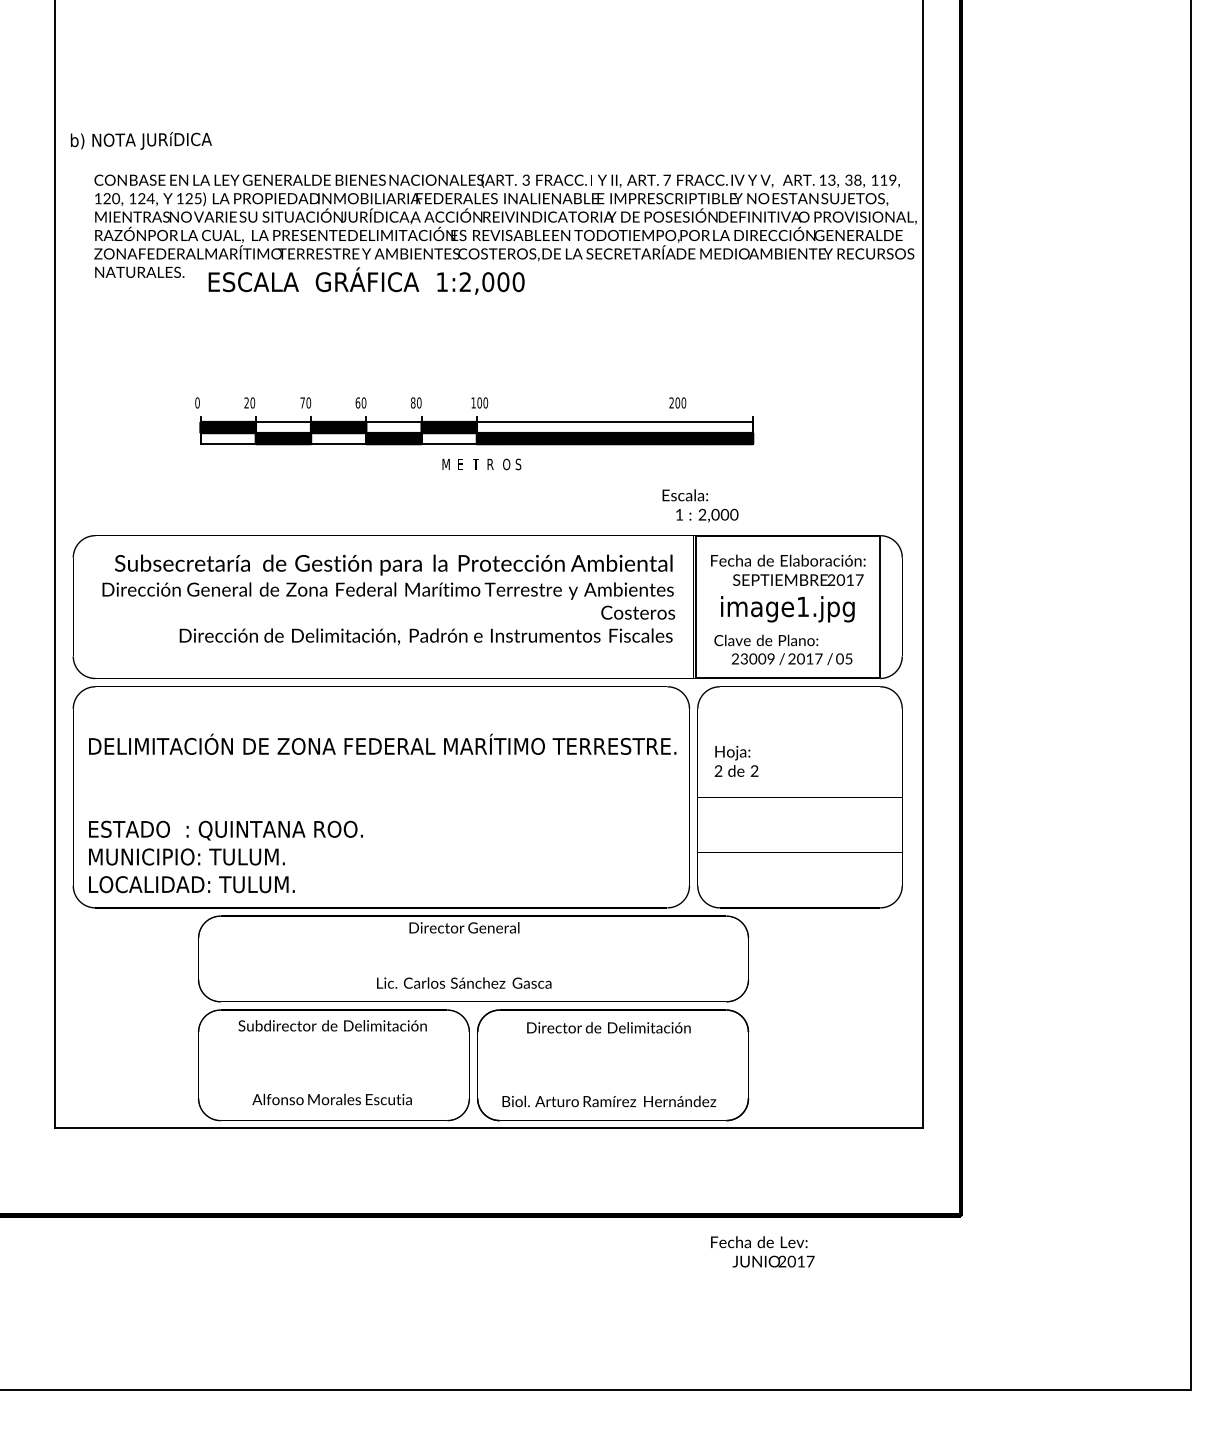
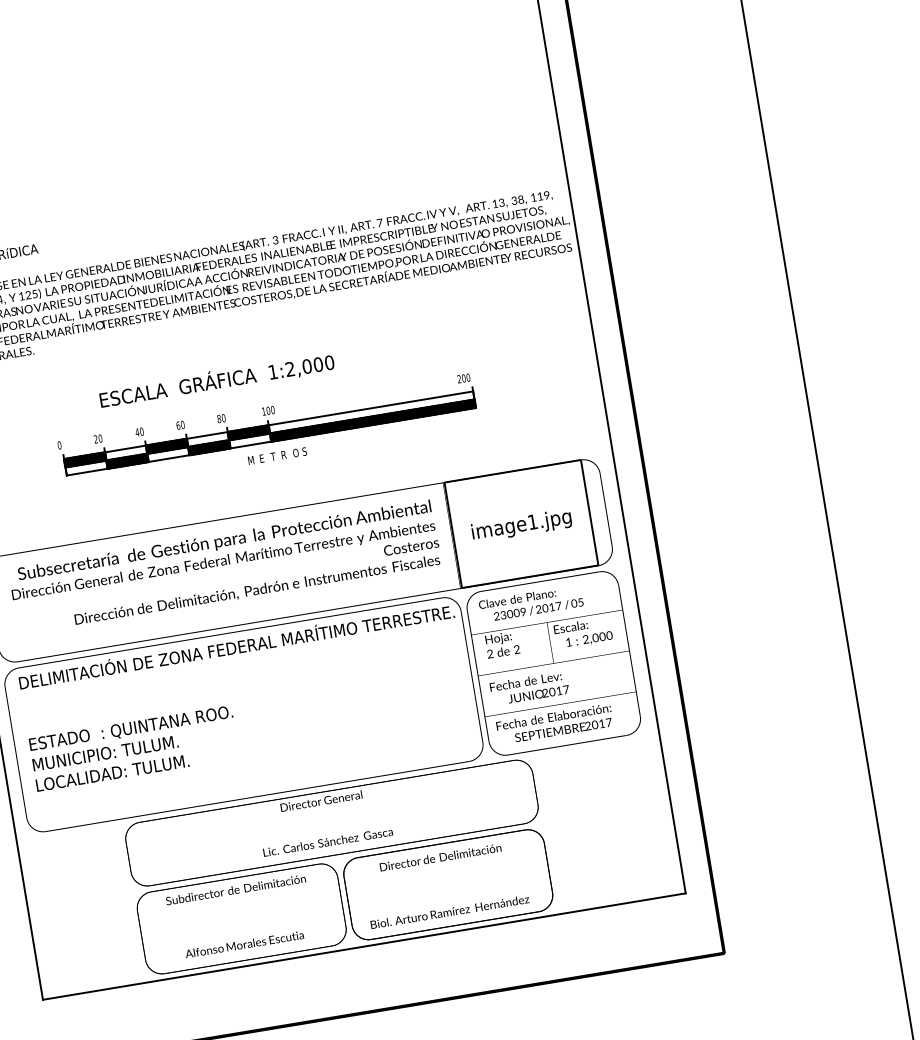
text: (366, 280) -> (216, 380), moved
text: (302, 402) -> (137, 432), 70 -> 40
text: (677, 402) -> (463, 378), moved
text: (700, 505) -> (583, 632), moved
text: (788, 569) -> (554, 723), moved
text: (783, 649) -> (531, 603), moved
text: (382, 813) -> (244, 697), moved
text: (762, 1251) -> (529, 688), moved

